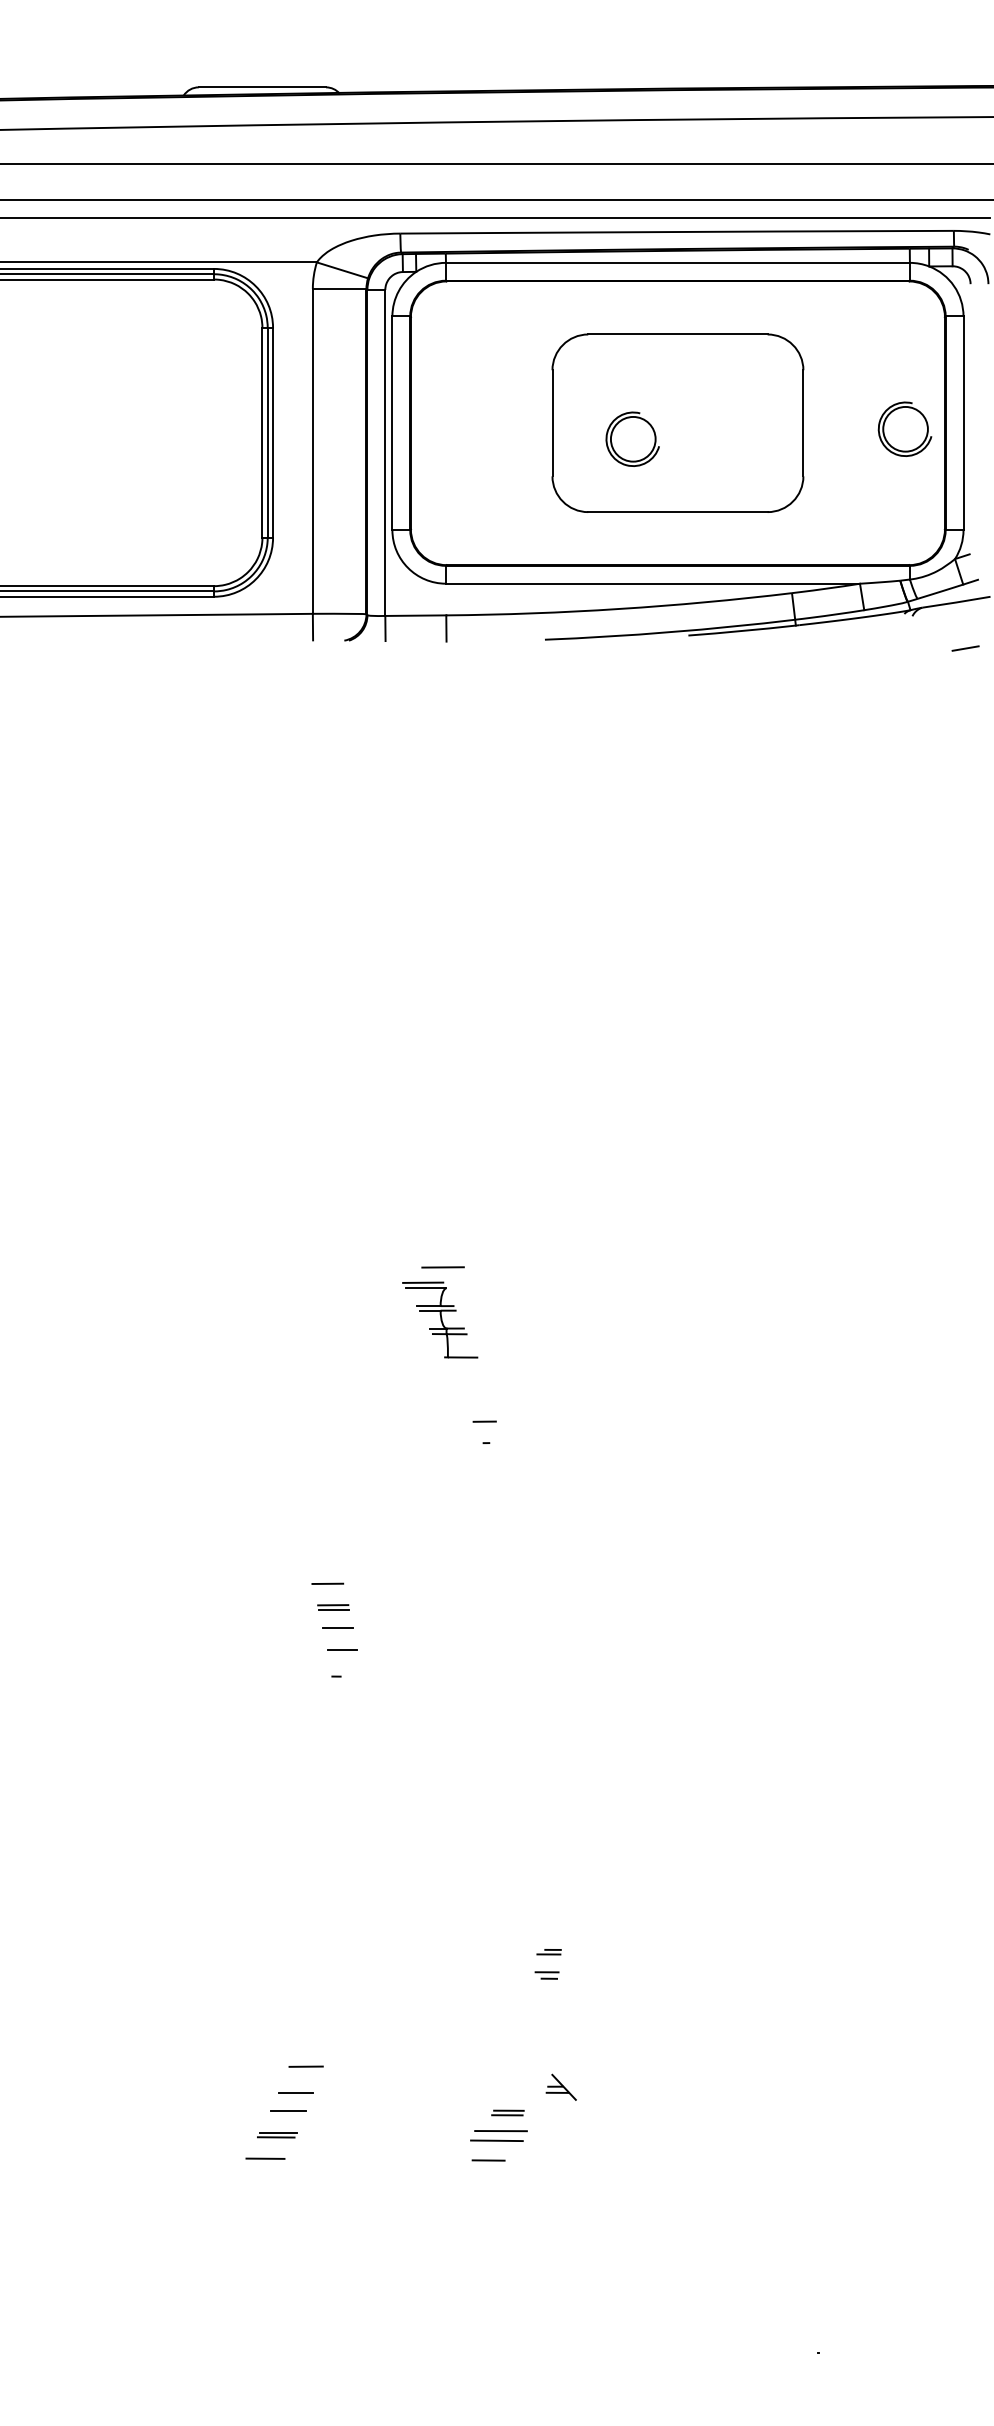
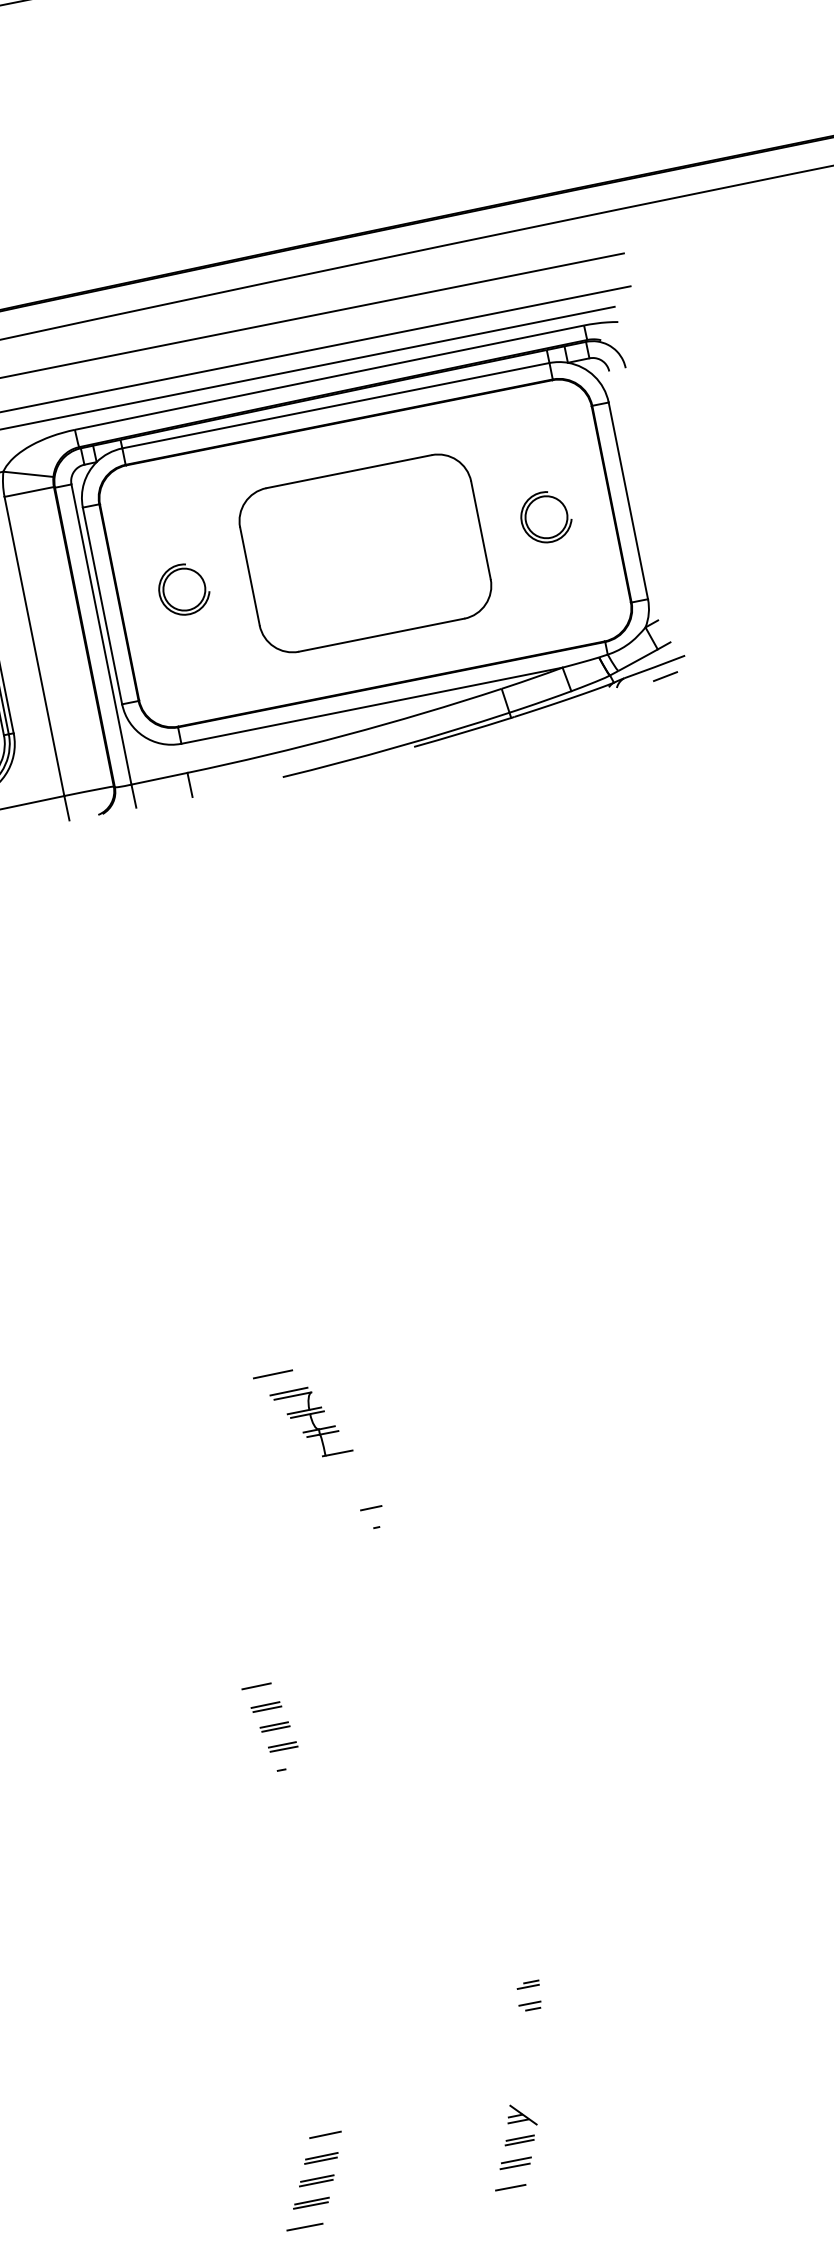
part: (904, 428) -> (545, 516), moved
part: (632, 438) -> (183, 589), moved
line: (965, 648) -> (665, 676), moved
line: (442, 1267) -> (272, 1374), moved
line: (338, 1632) -> (275, 1729), added
line: (343, 1655) -> (284, 1749), added
part: (560, 2086) -> (520, 2114), moved
line: (297, 2088) -> (321, 2156), added
line: (286, 2115) -> (316, 2183), added
part: (498, 2136) -> (515, 2163), size x0.62

